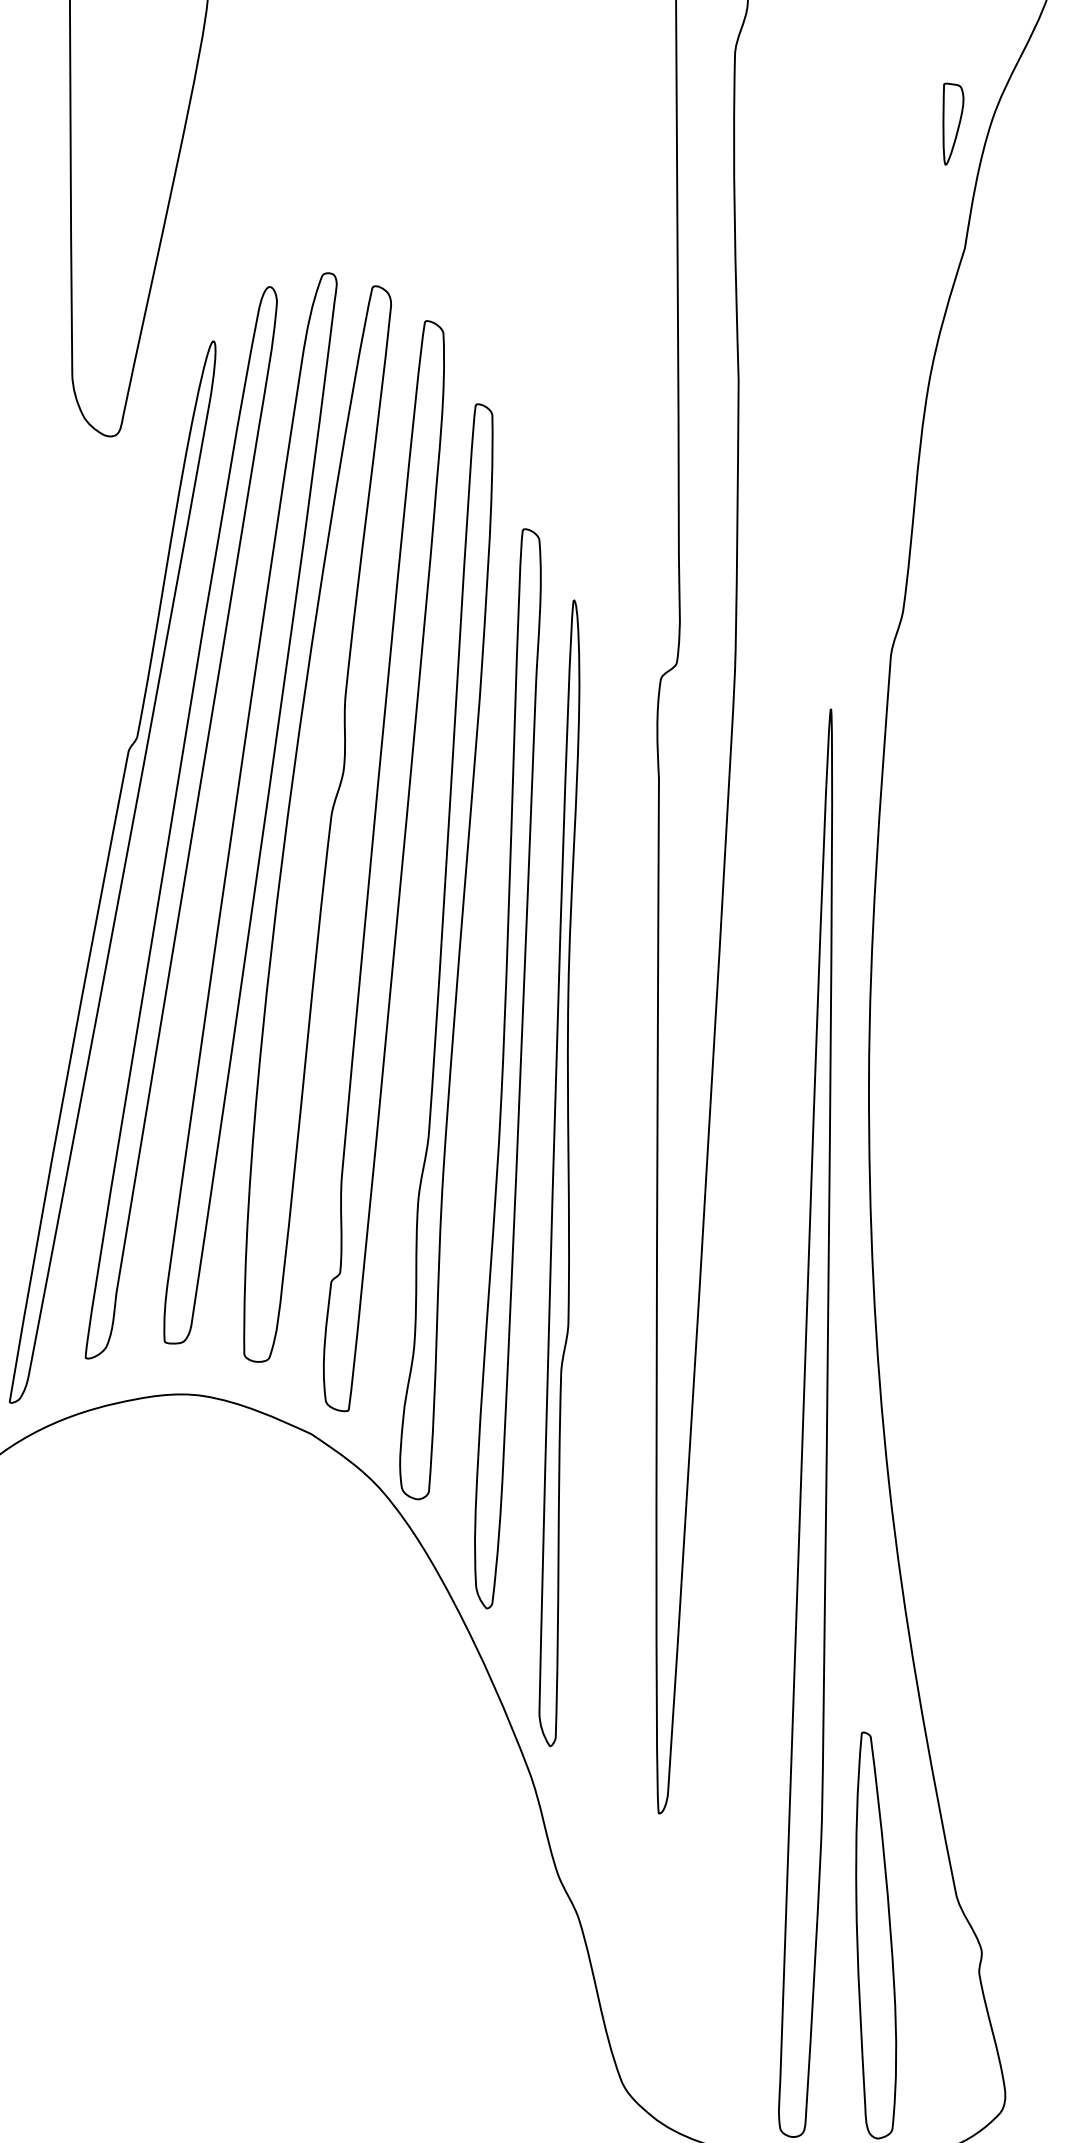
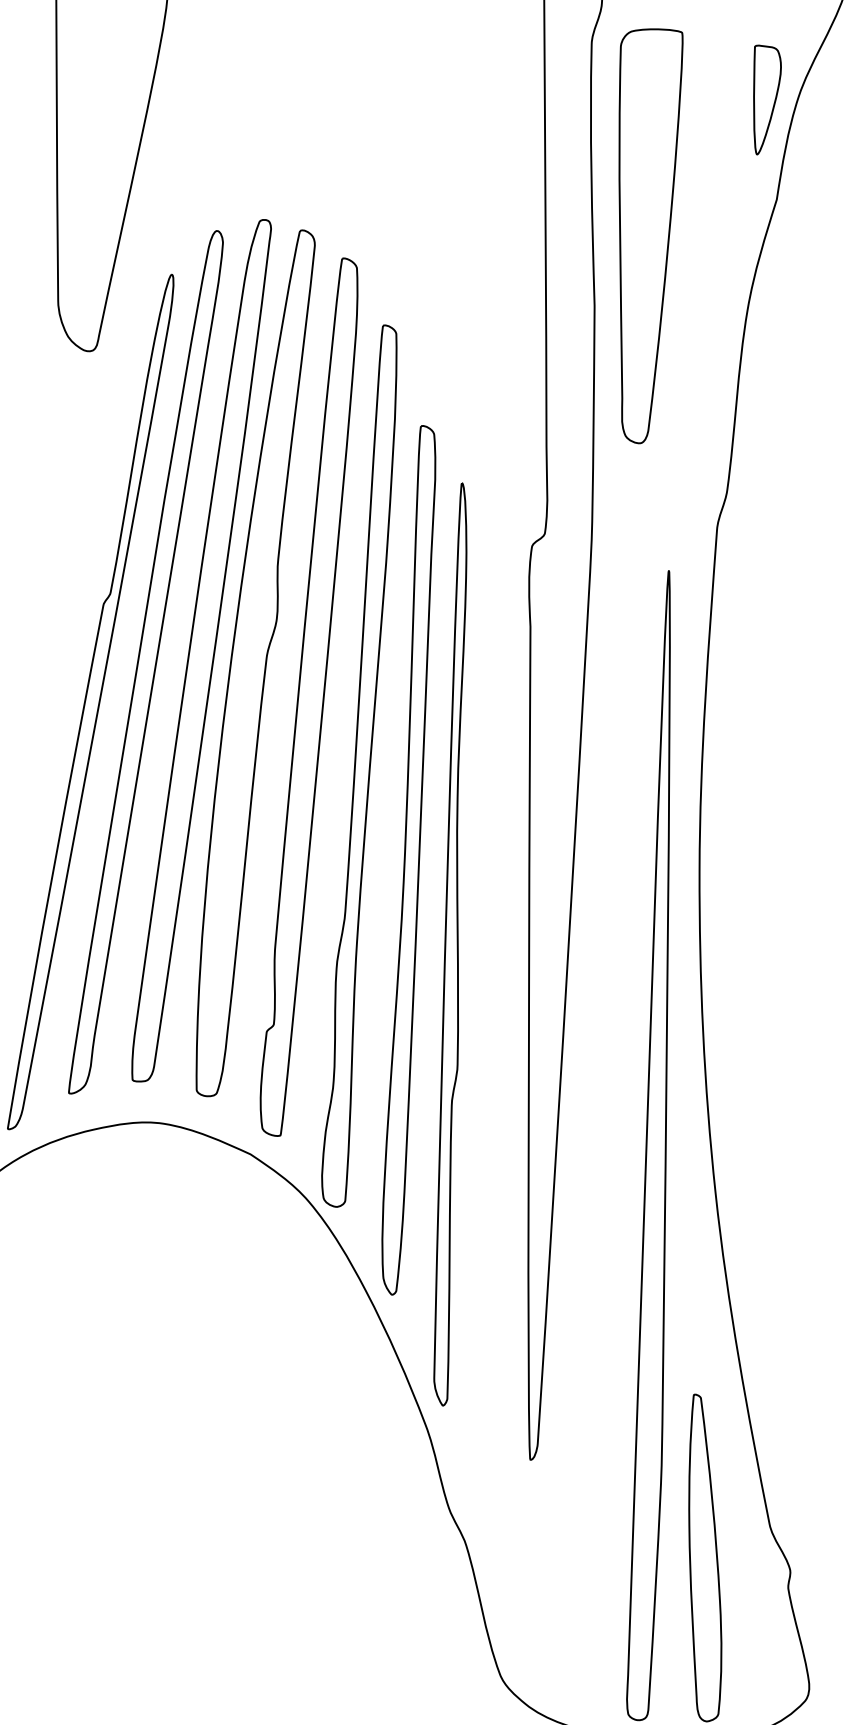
part: (953, 123) -> (767, 99), size x1.67
part: (808, 293) -> (650, 236), added

